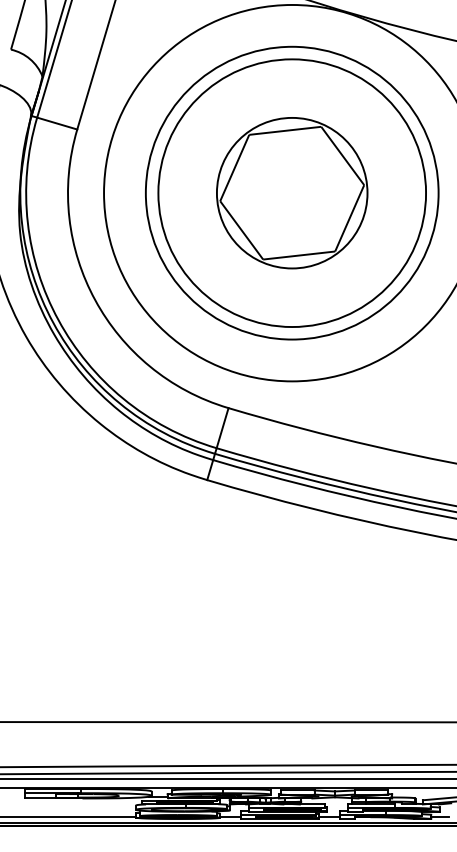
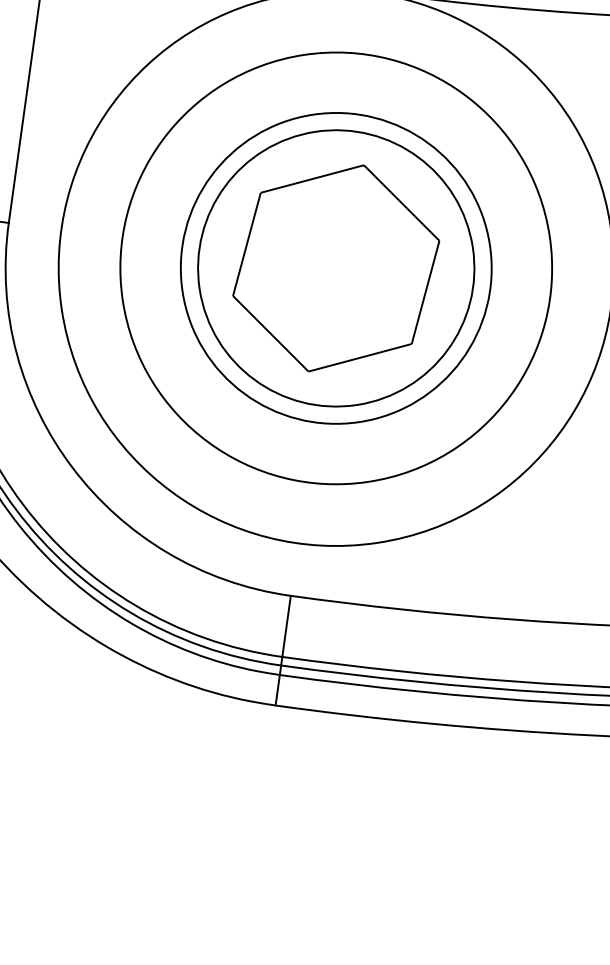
circle: (291, 192) -> (335, 267), size x1.4
circle: (292, 193) -> (336, 268), size x0.7

